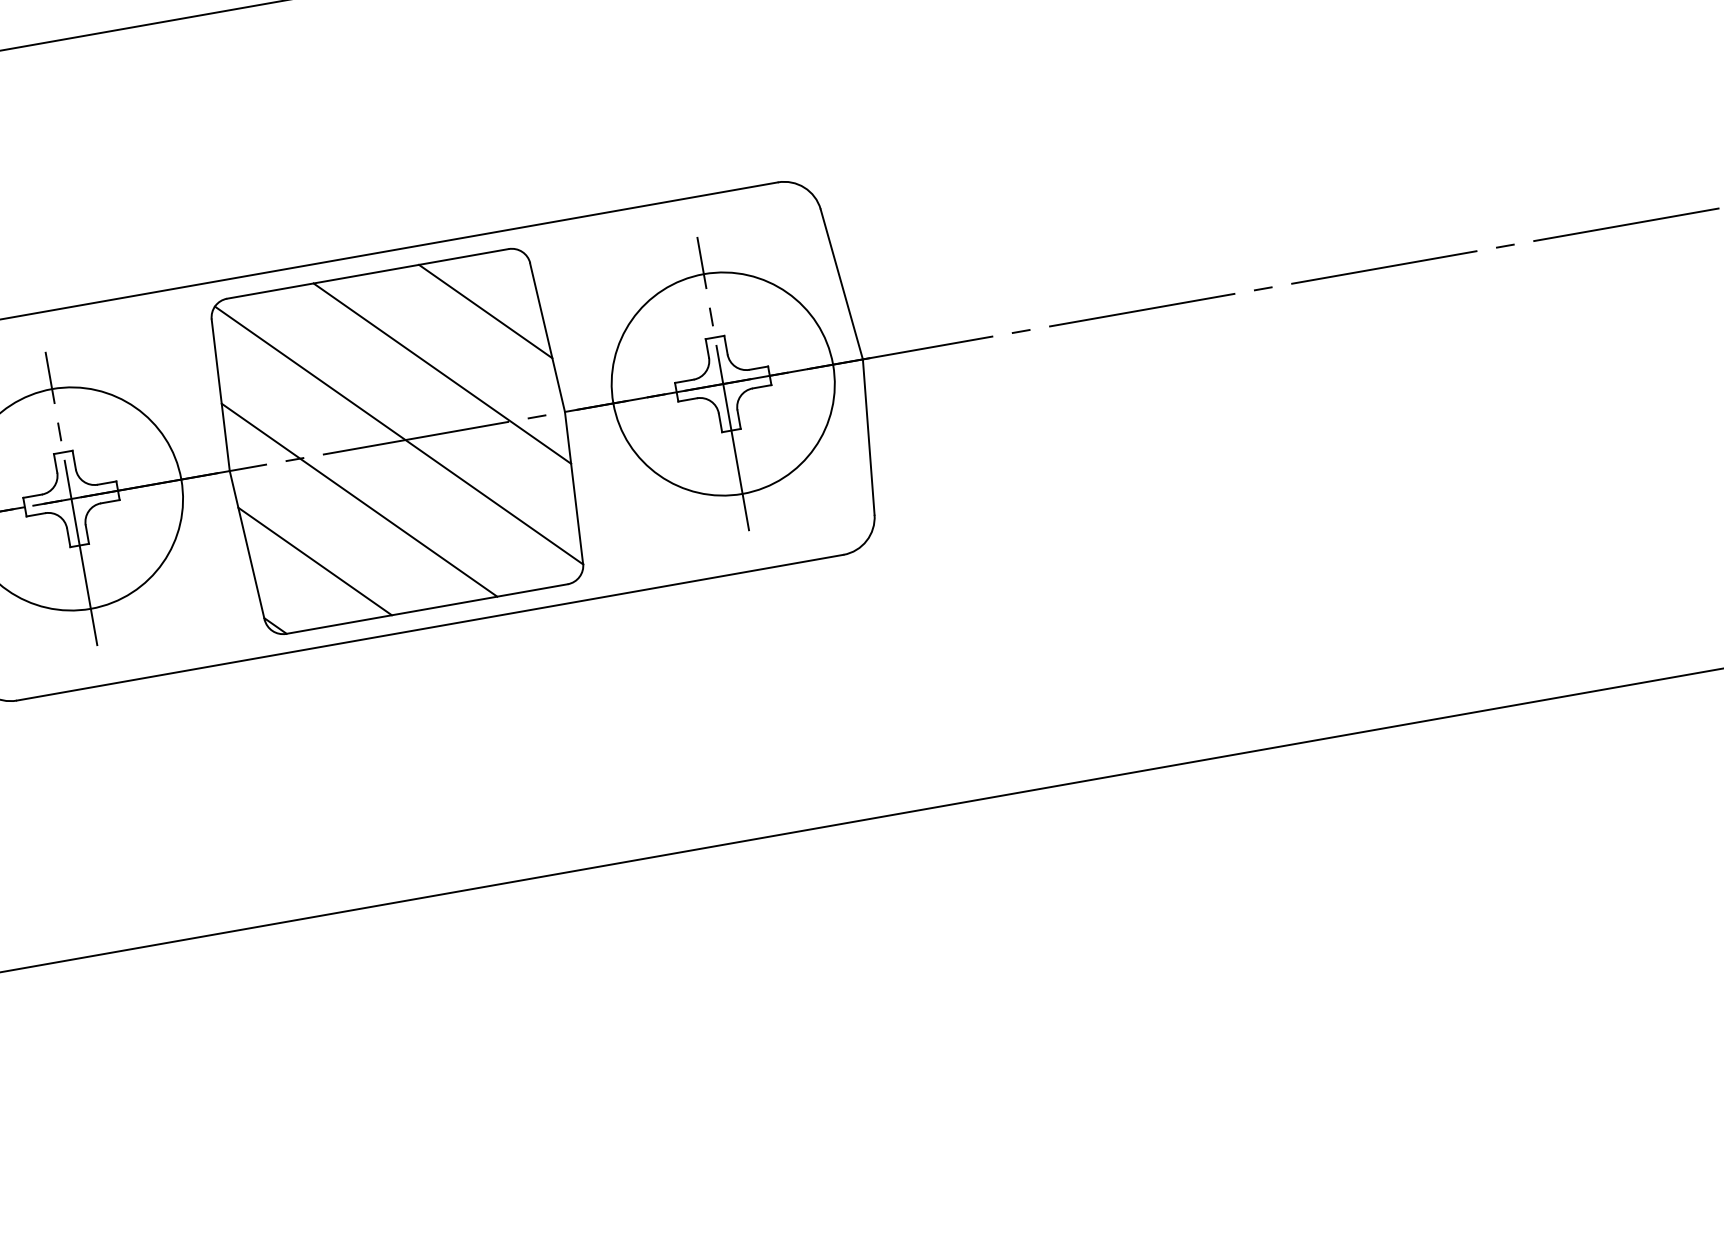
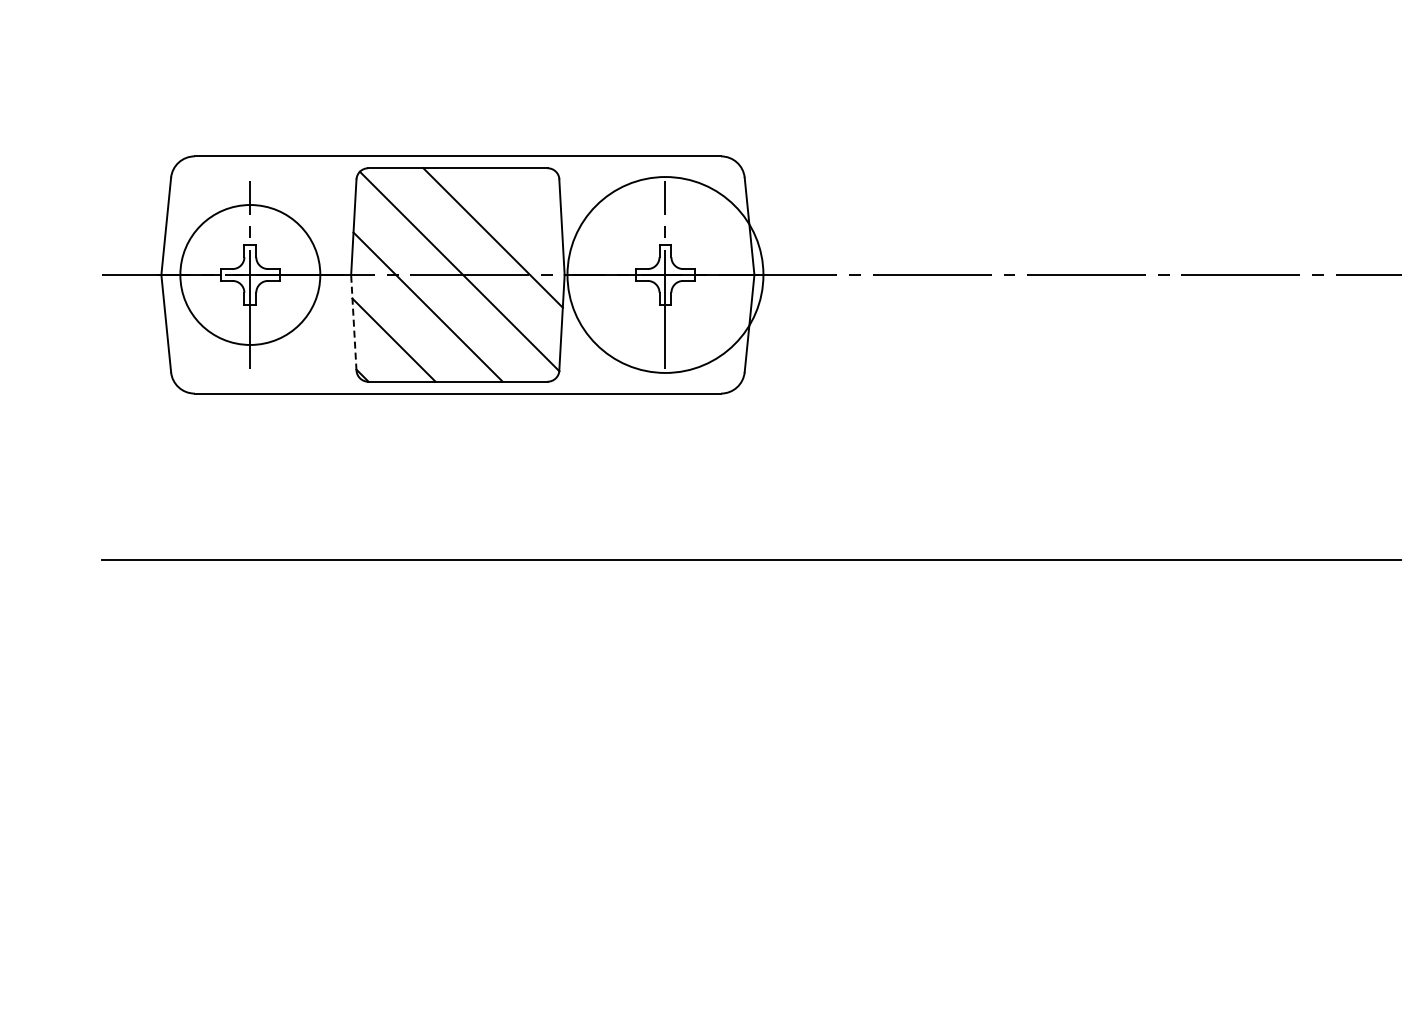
line: (485, 311) -> (526, 204), removed
circle: (723, 383) -> (665, 274), size x1.4
line: (246, 544) -> (353, 322), solid -> dashed

